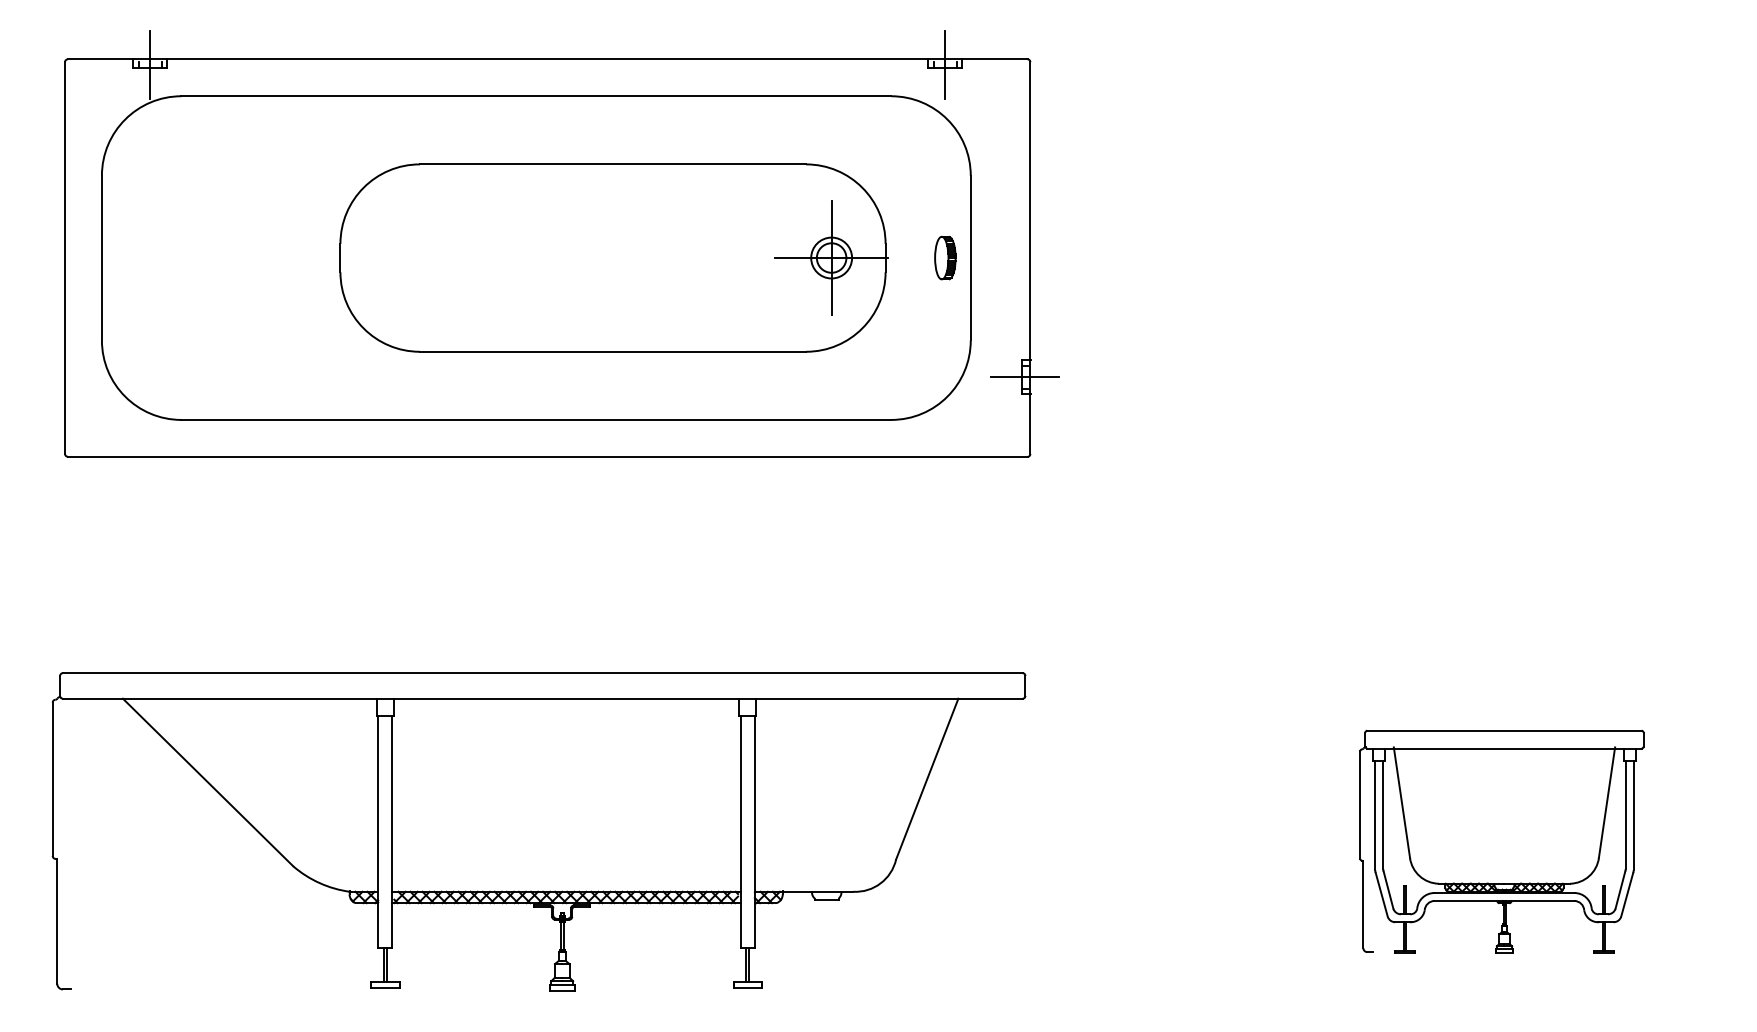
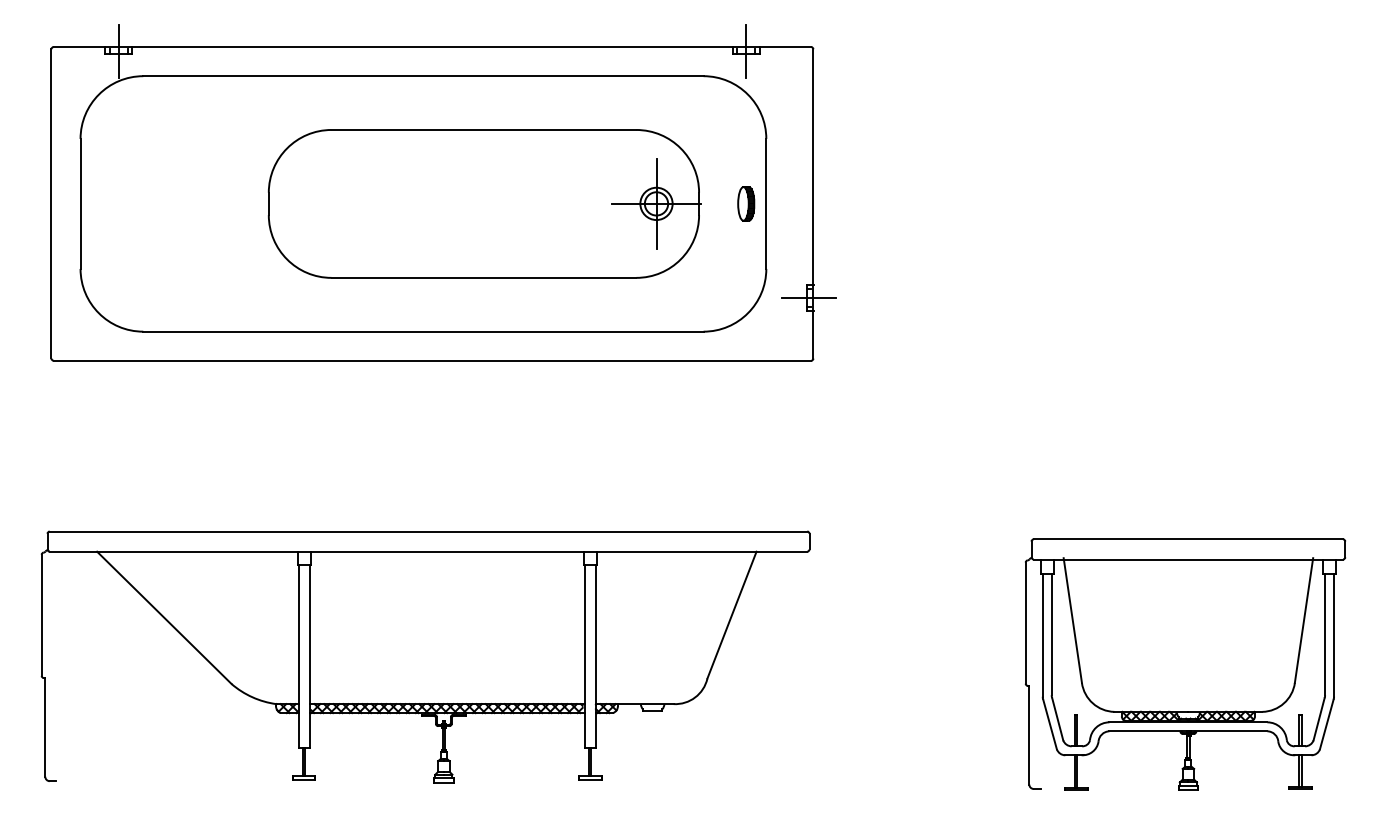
part: (1501, 841) -> (1185, 664), size x1.43

